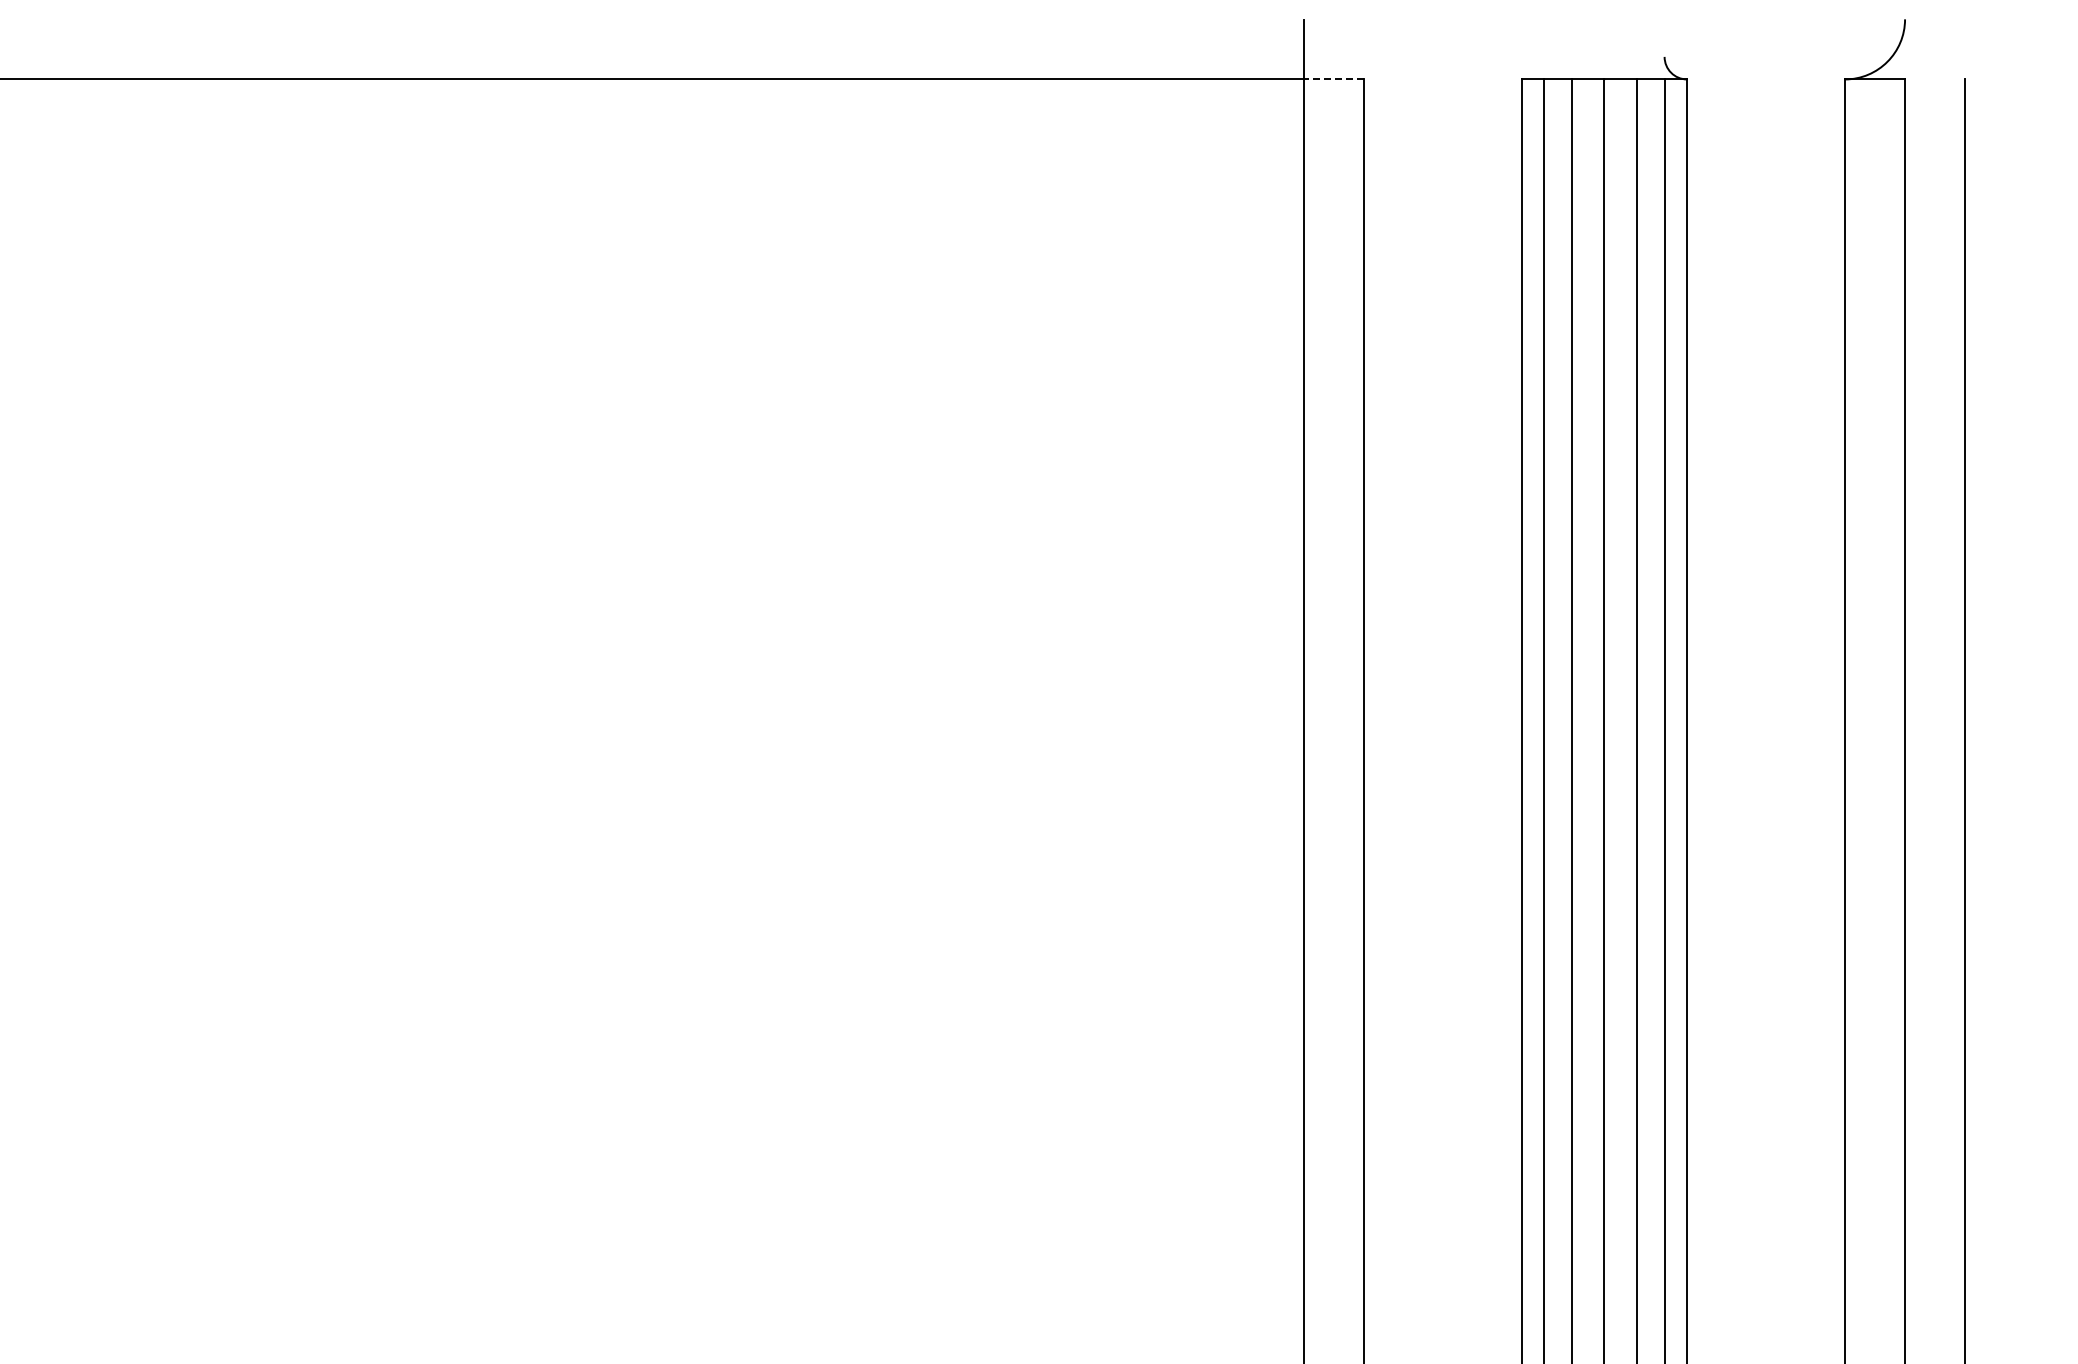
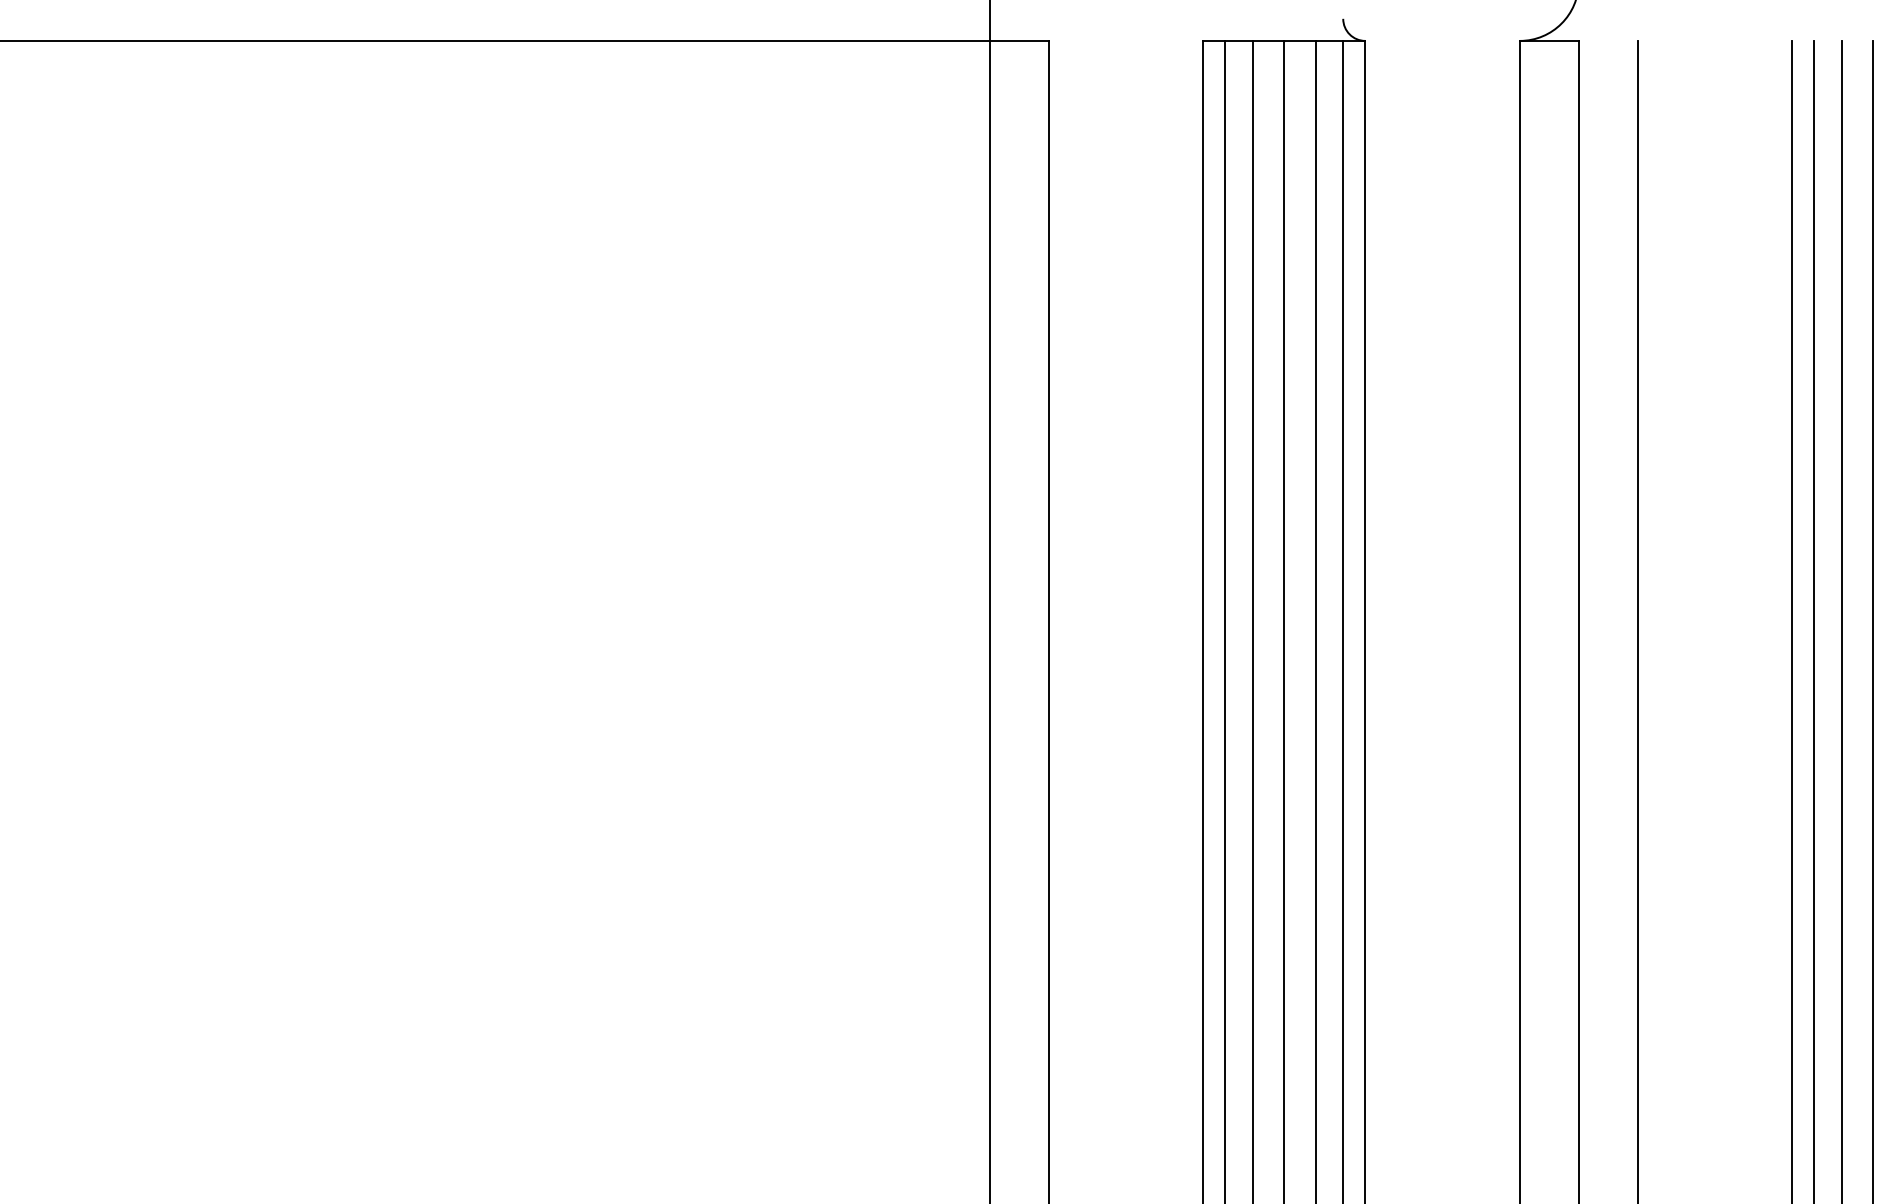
line: (1333, 79) -> (1018, 40), dashed -> solid

